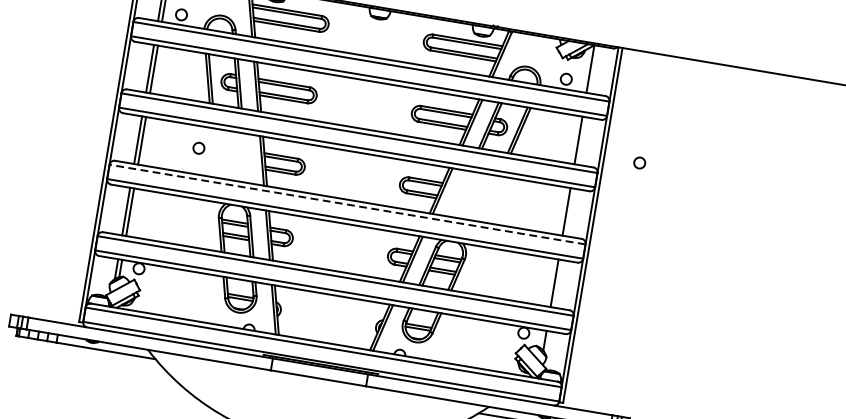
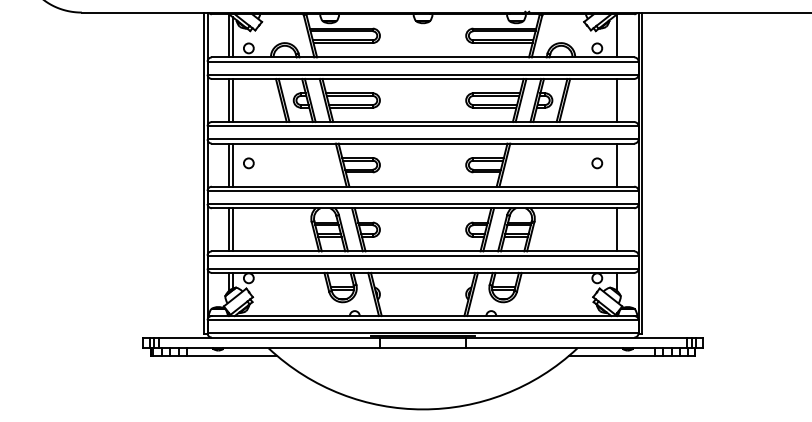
circle: (198, 148) -> (248, 163), moved
circle: (639, 163) -> (597, 163), moved
line: (347, 205) -> (423, 191), dashed -> solid

